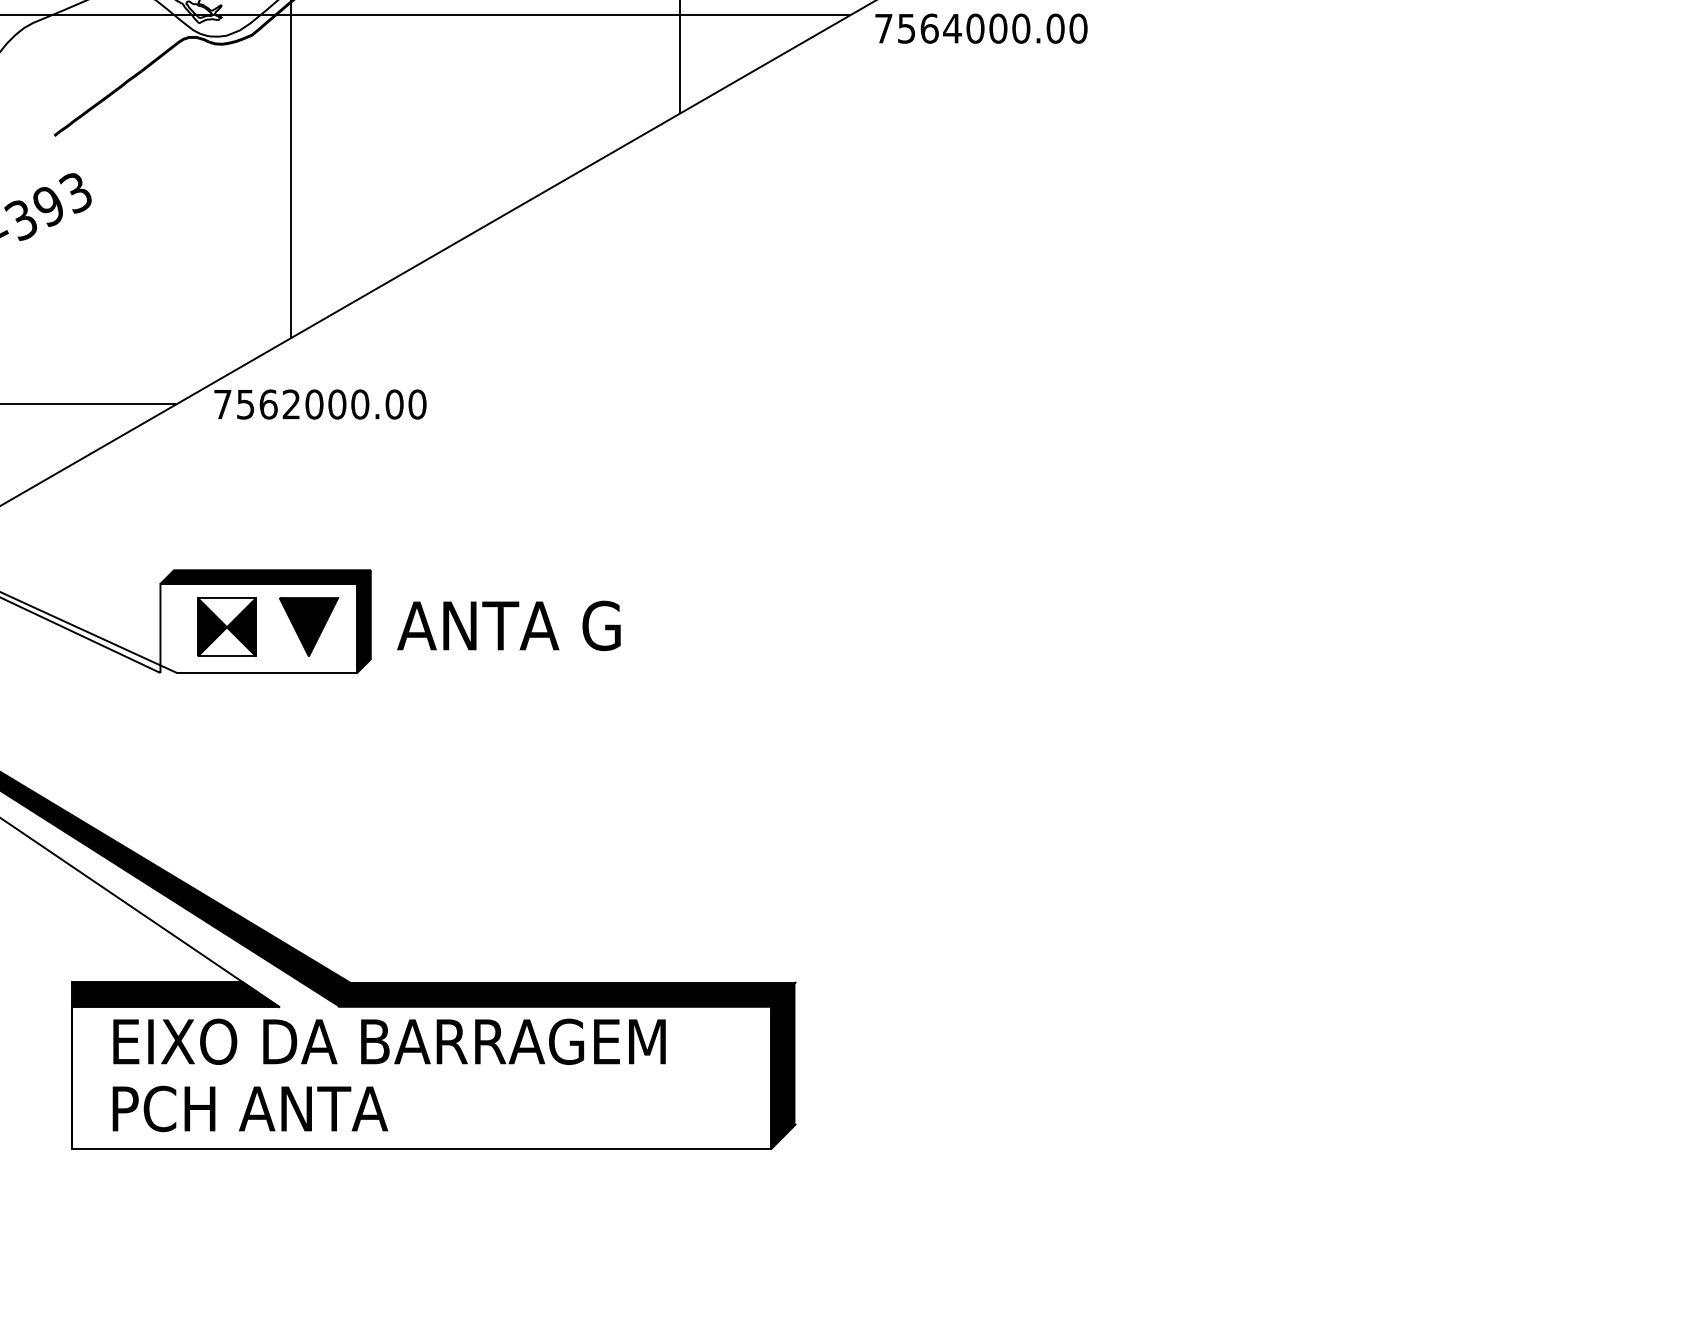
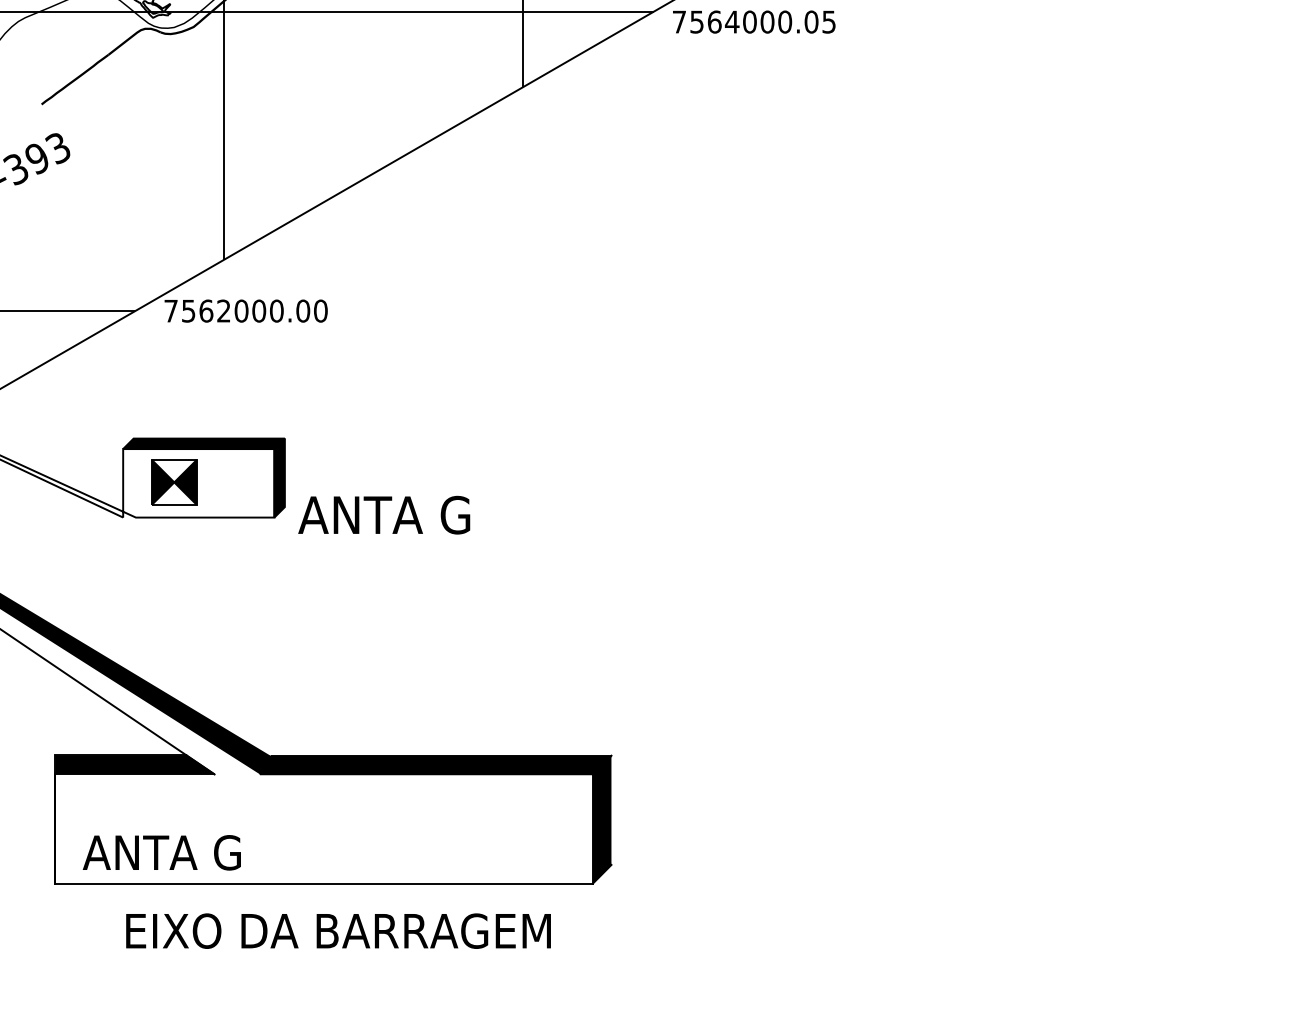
text: (1078, 28) -> (829, 21), 7564000.00 -> 7564000.05
text: (508, 625) -> (383, 514), moved
part: (309, 626) -> (237, 481), removed
text: (389, 1041) -> (338, 930), moved
text: (248, 1108) -> (190, 852), PCH ANTA -> ANTA G

